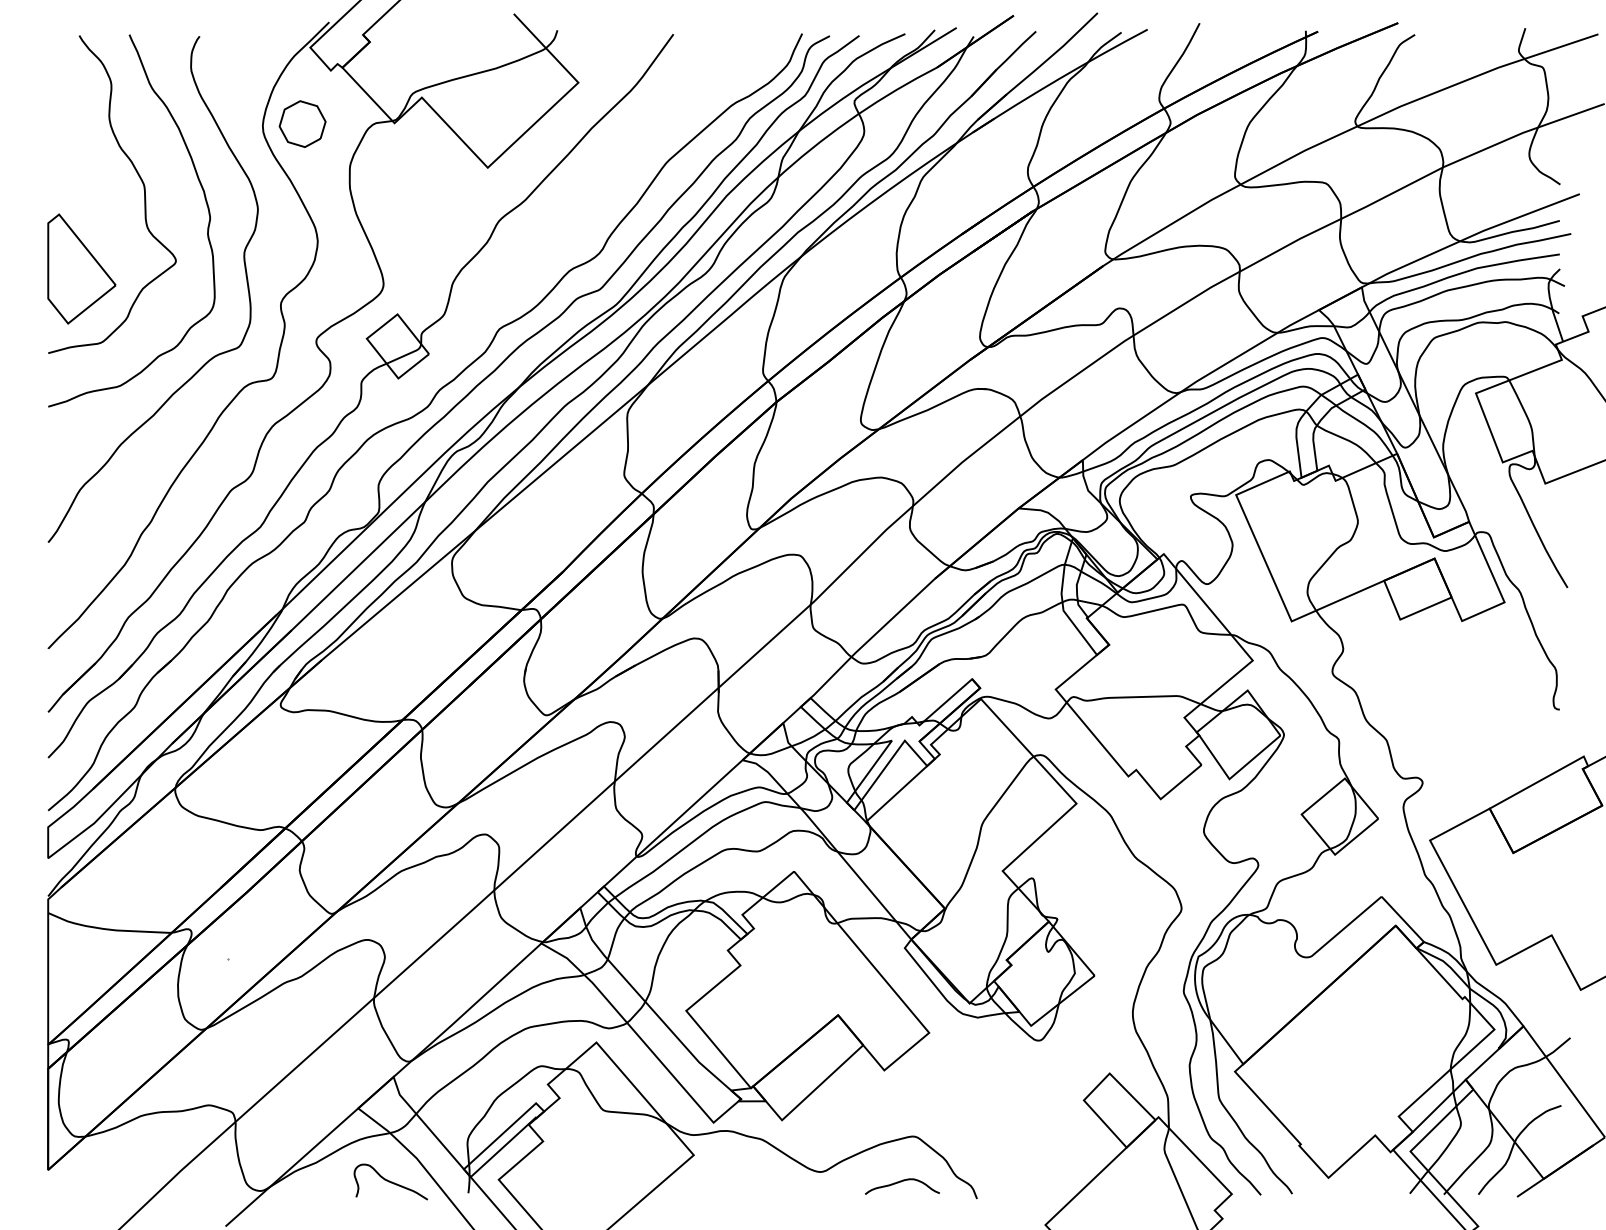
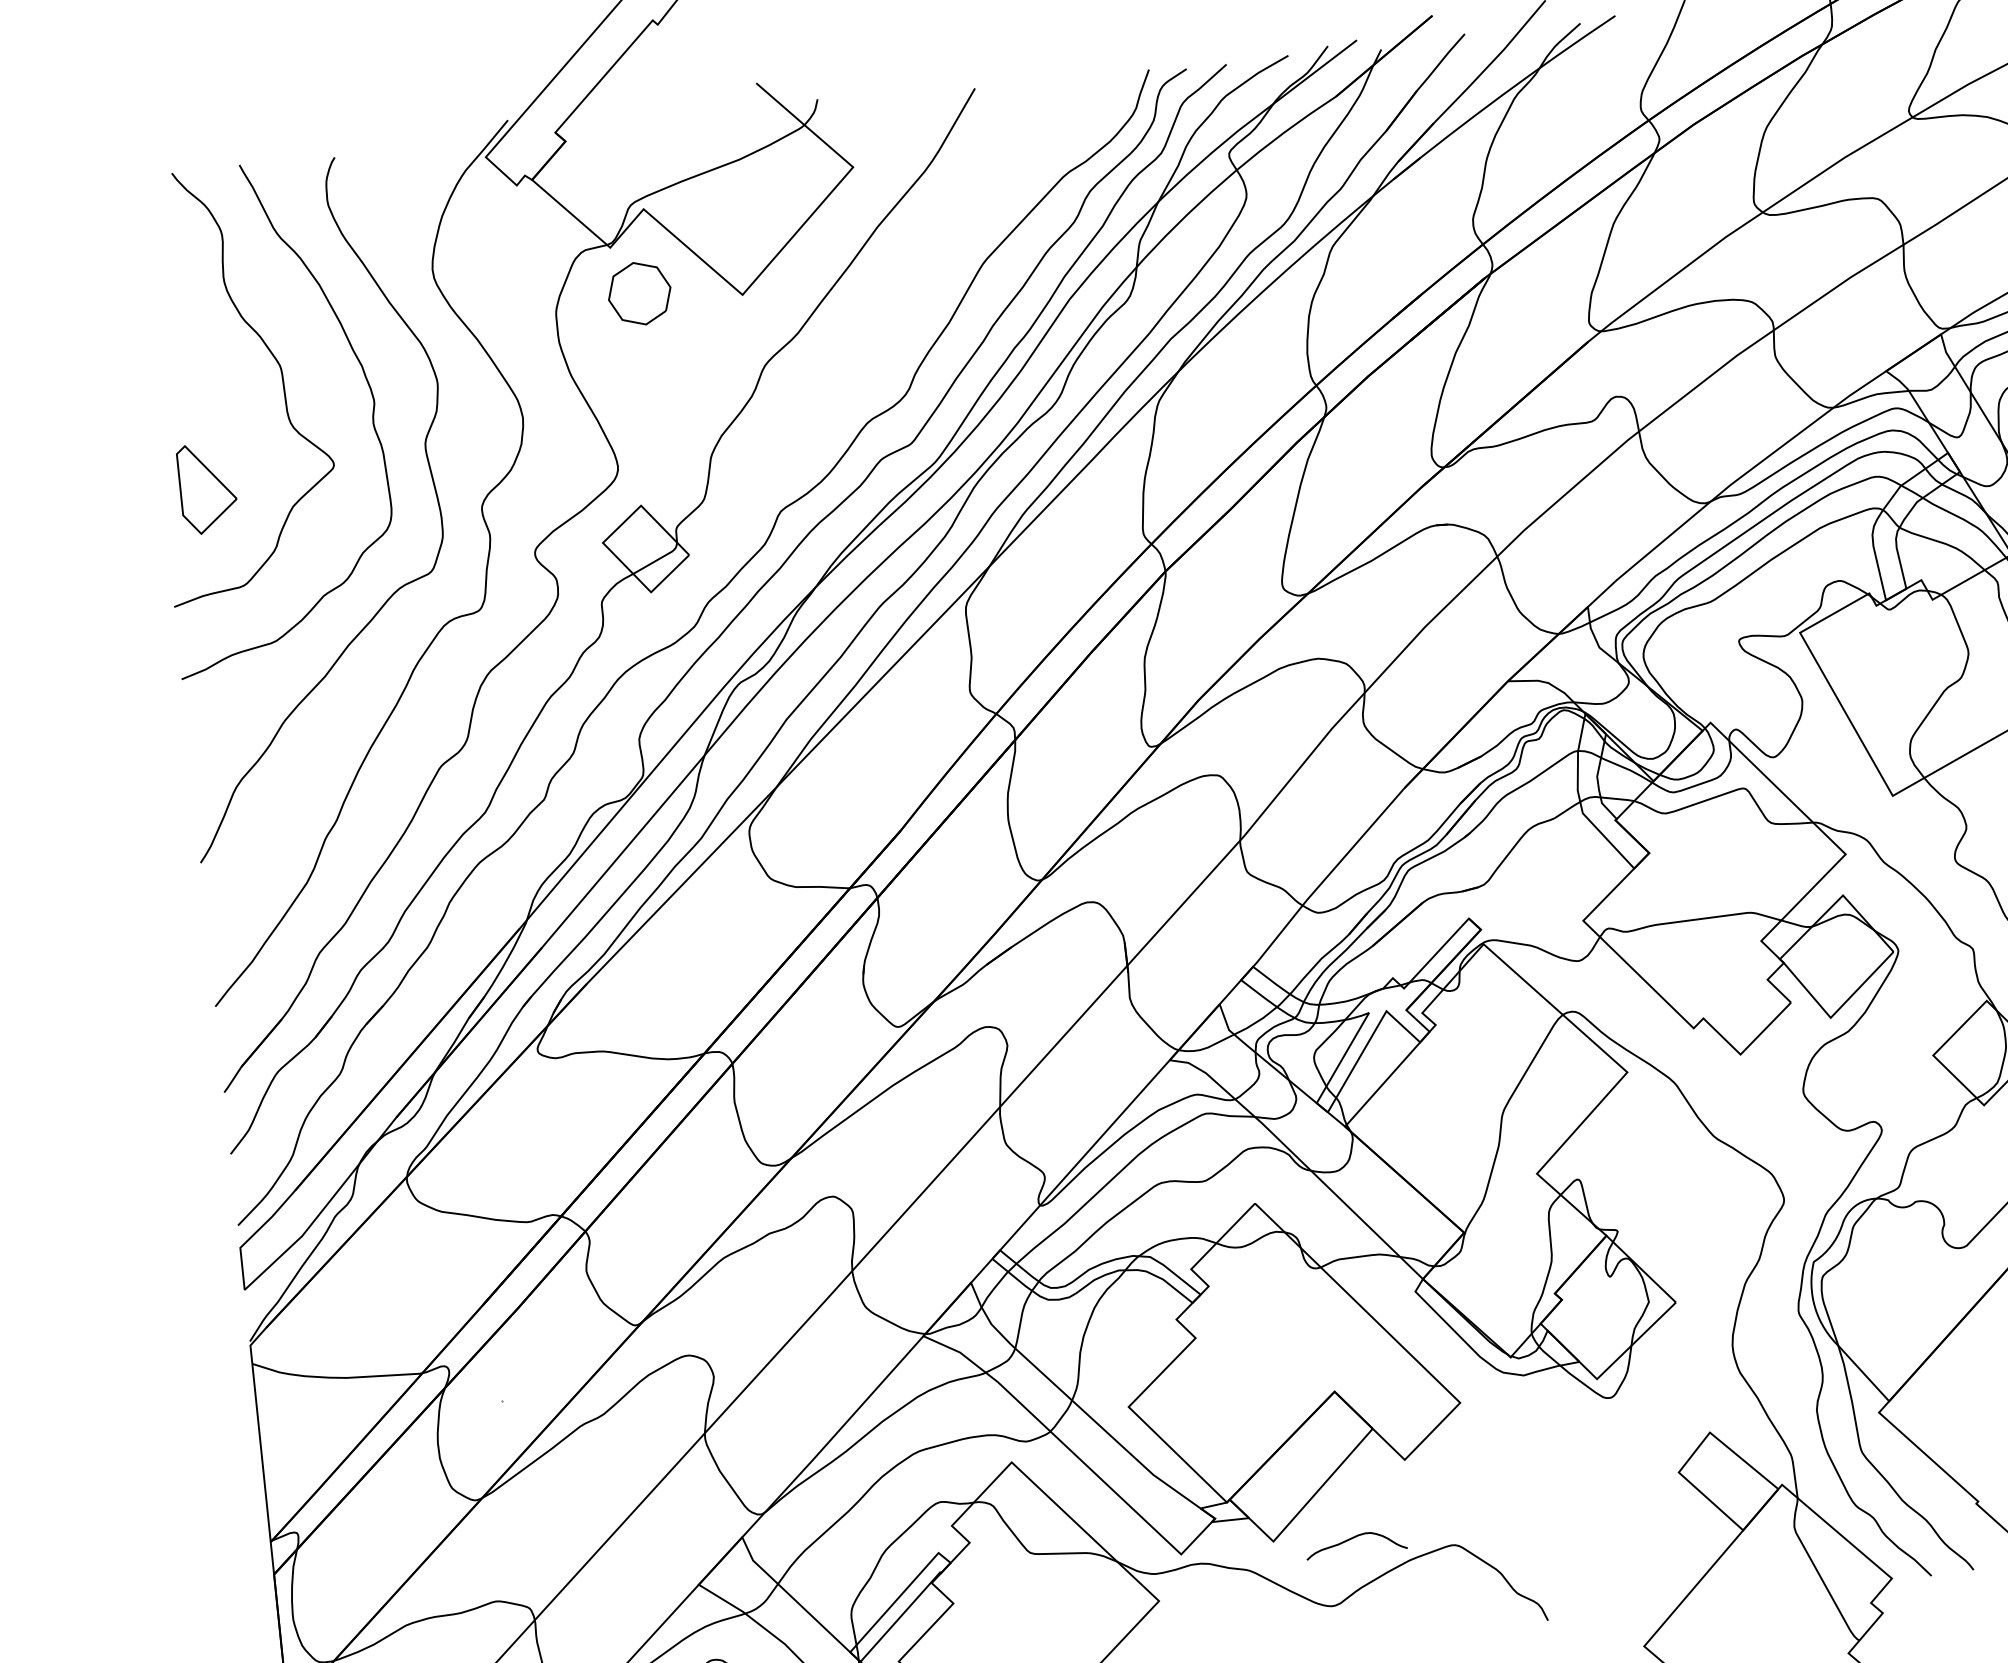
part: (302, 123) -> (639, 292), moved
part: (81, 268) -> (207, 487), size x0.6
curve: (901, 1182) -> (1354, 1538), moved

